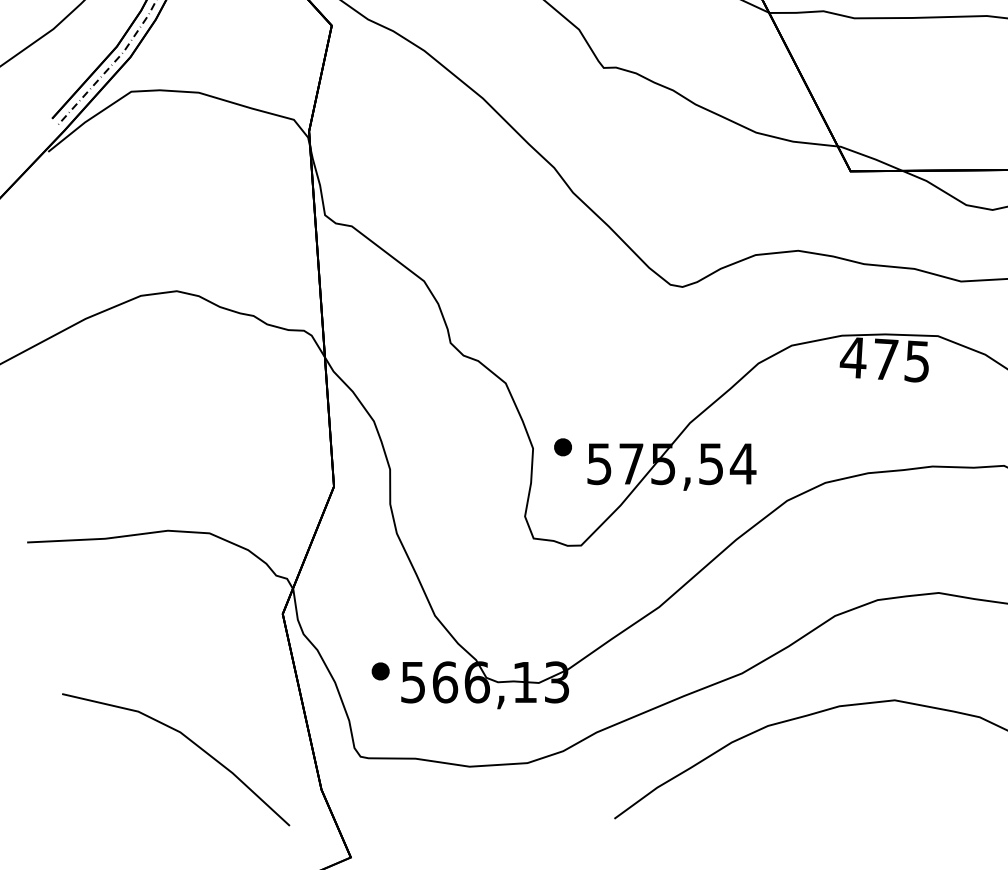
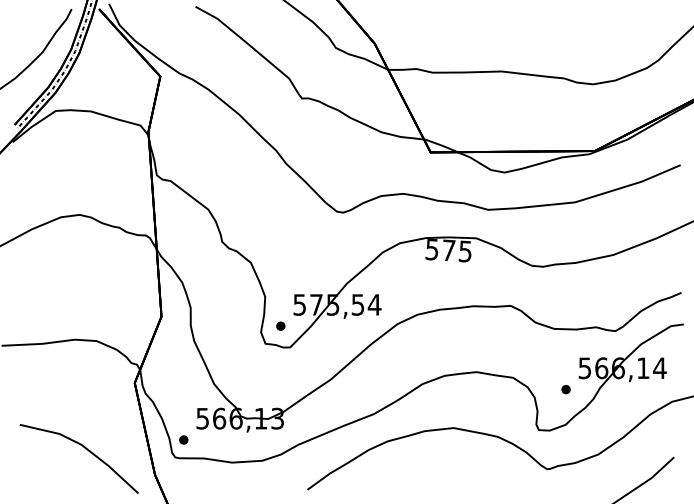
text: (852, 357) -> (431, 249), 475 -> 575
part: (562, 445) -> (280, 325), moved
part: (380, 670) -> (183, 439), moved

